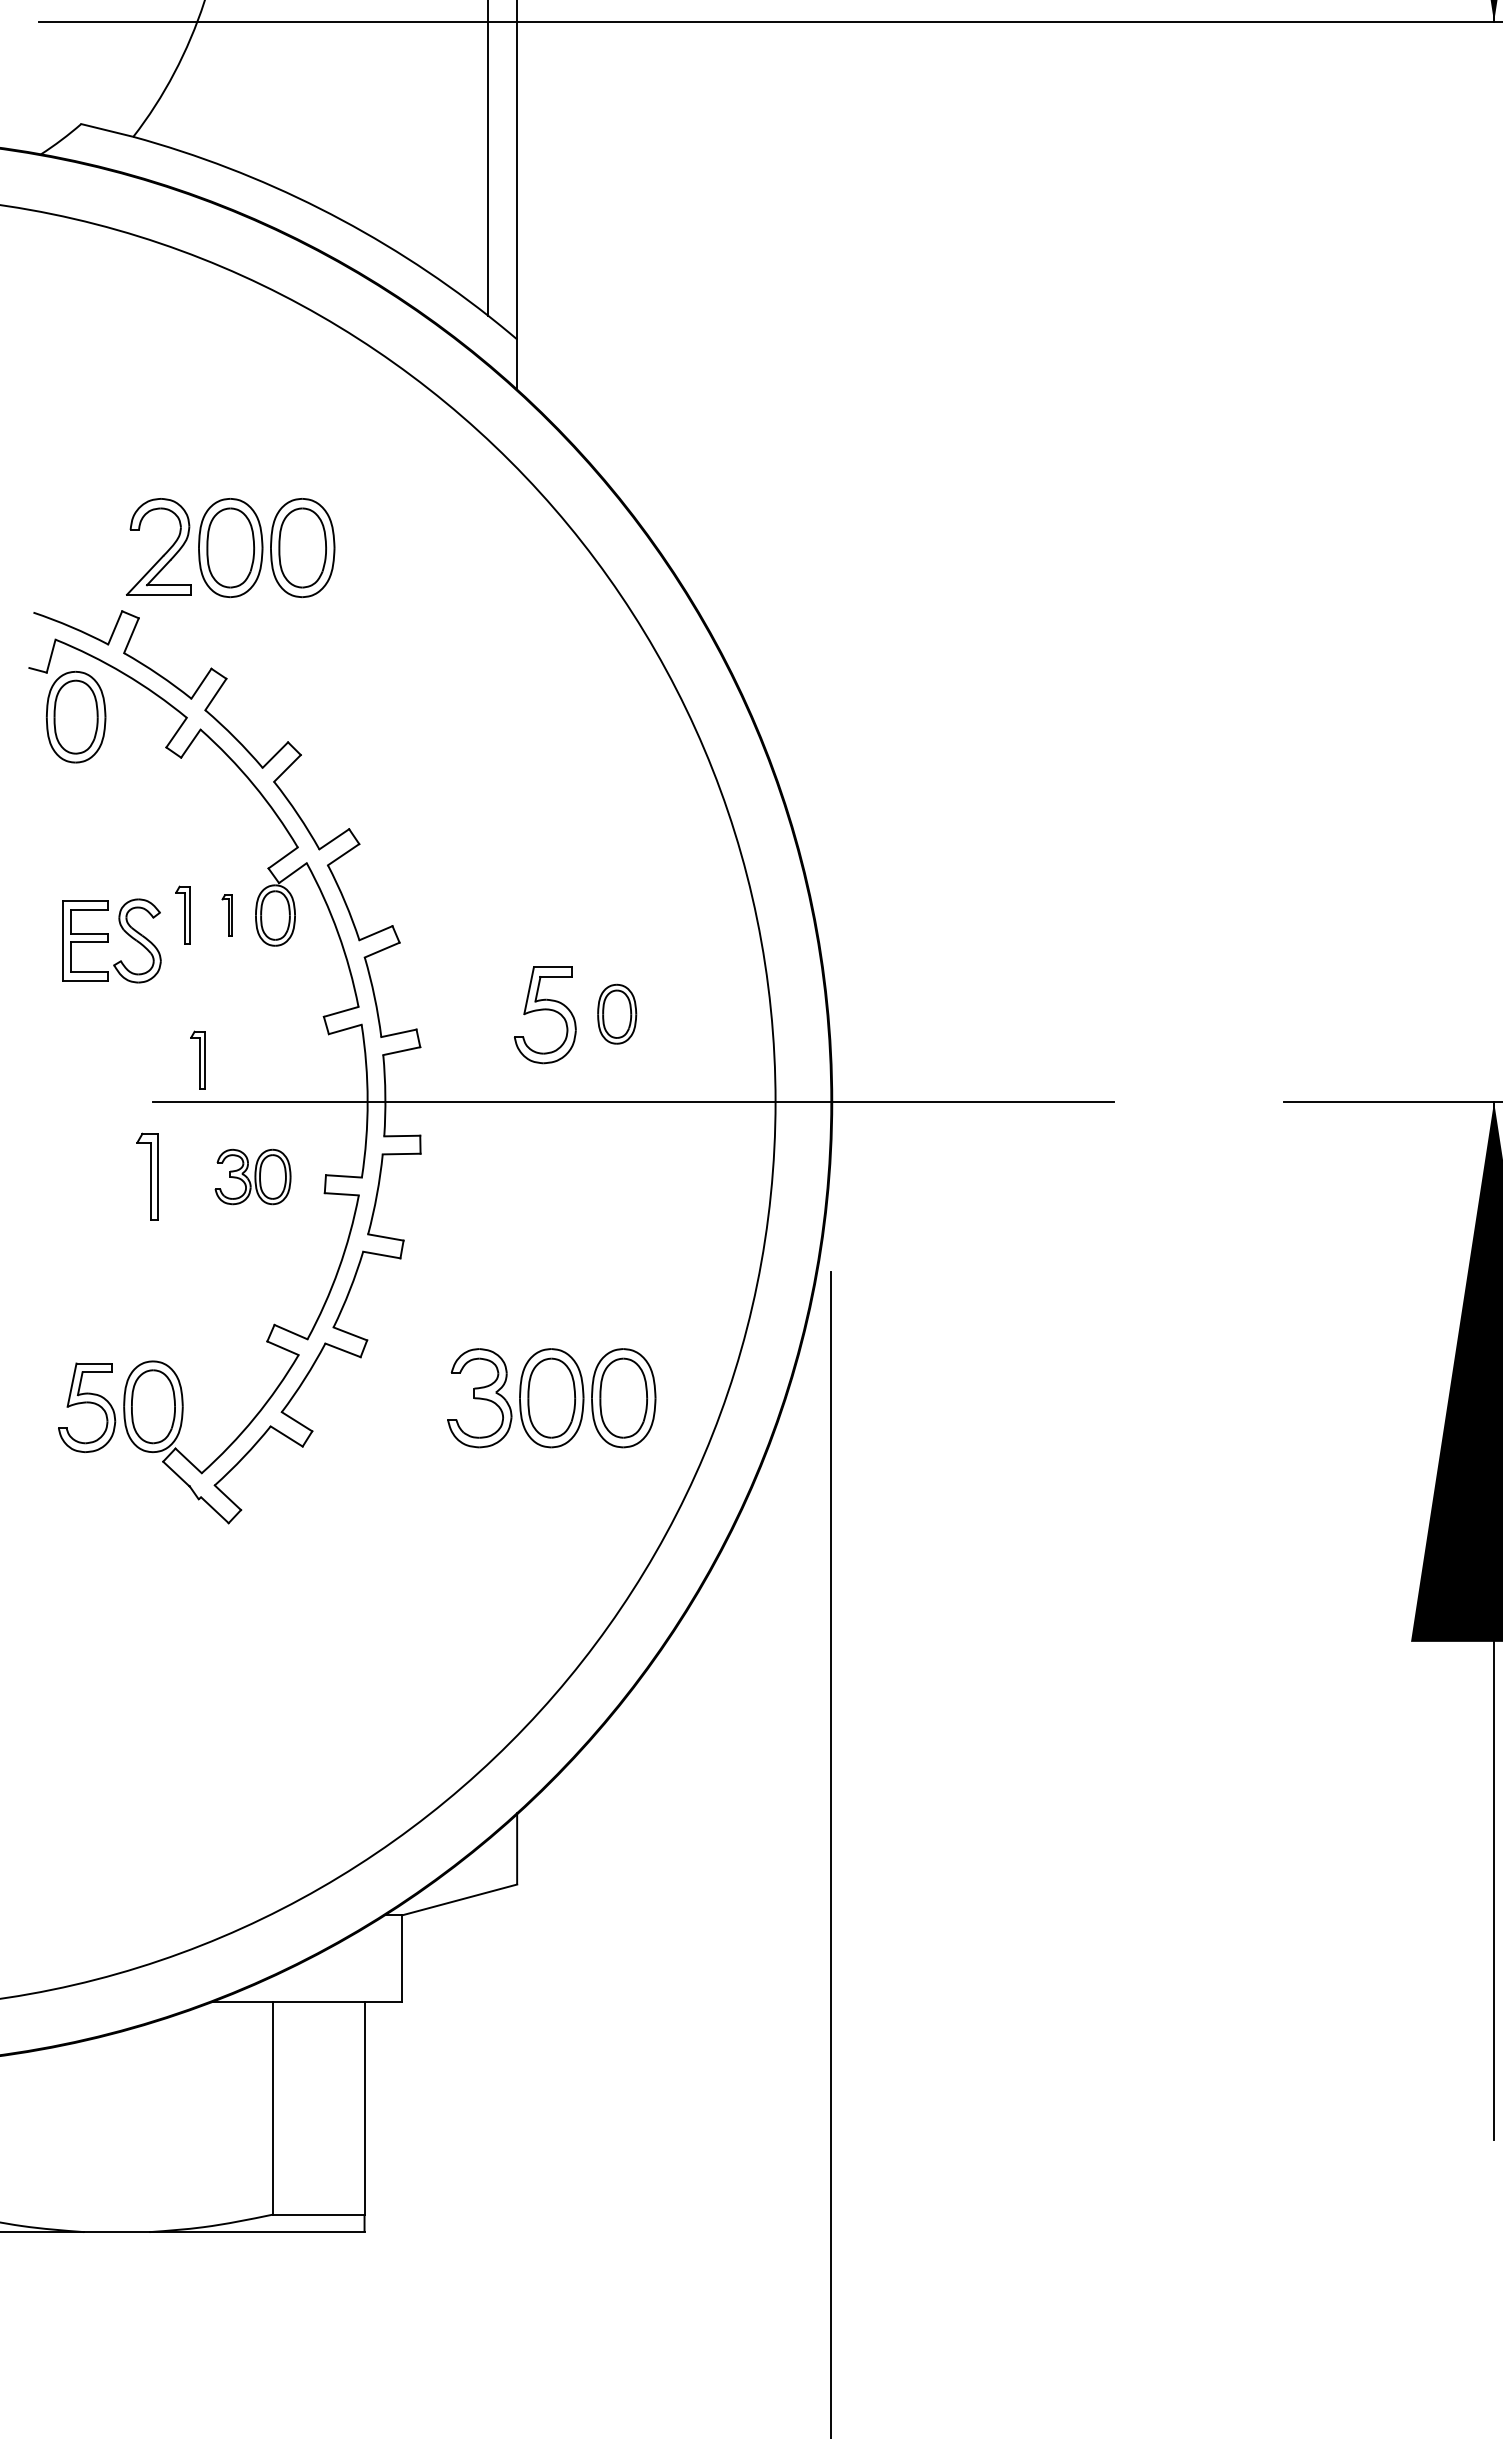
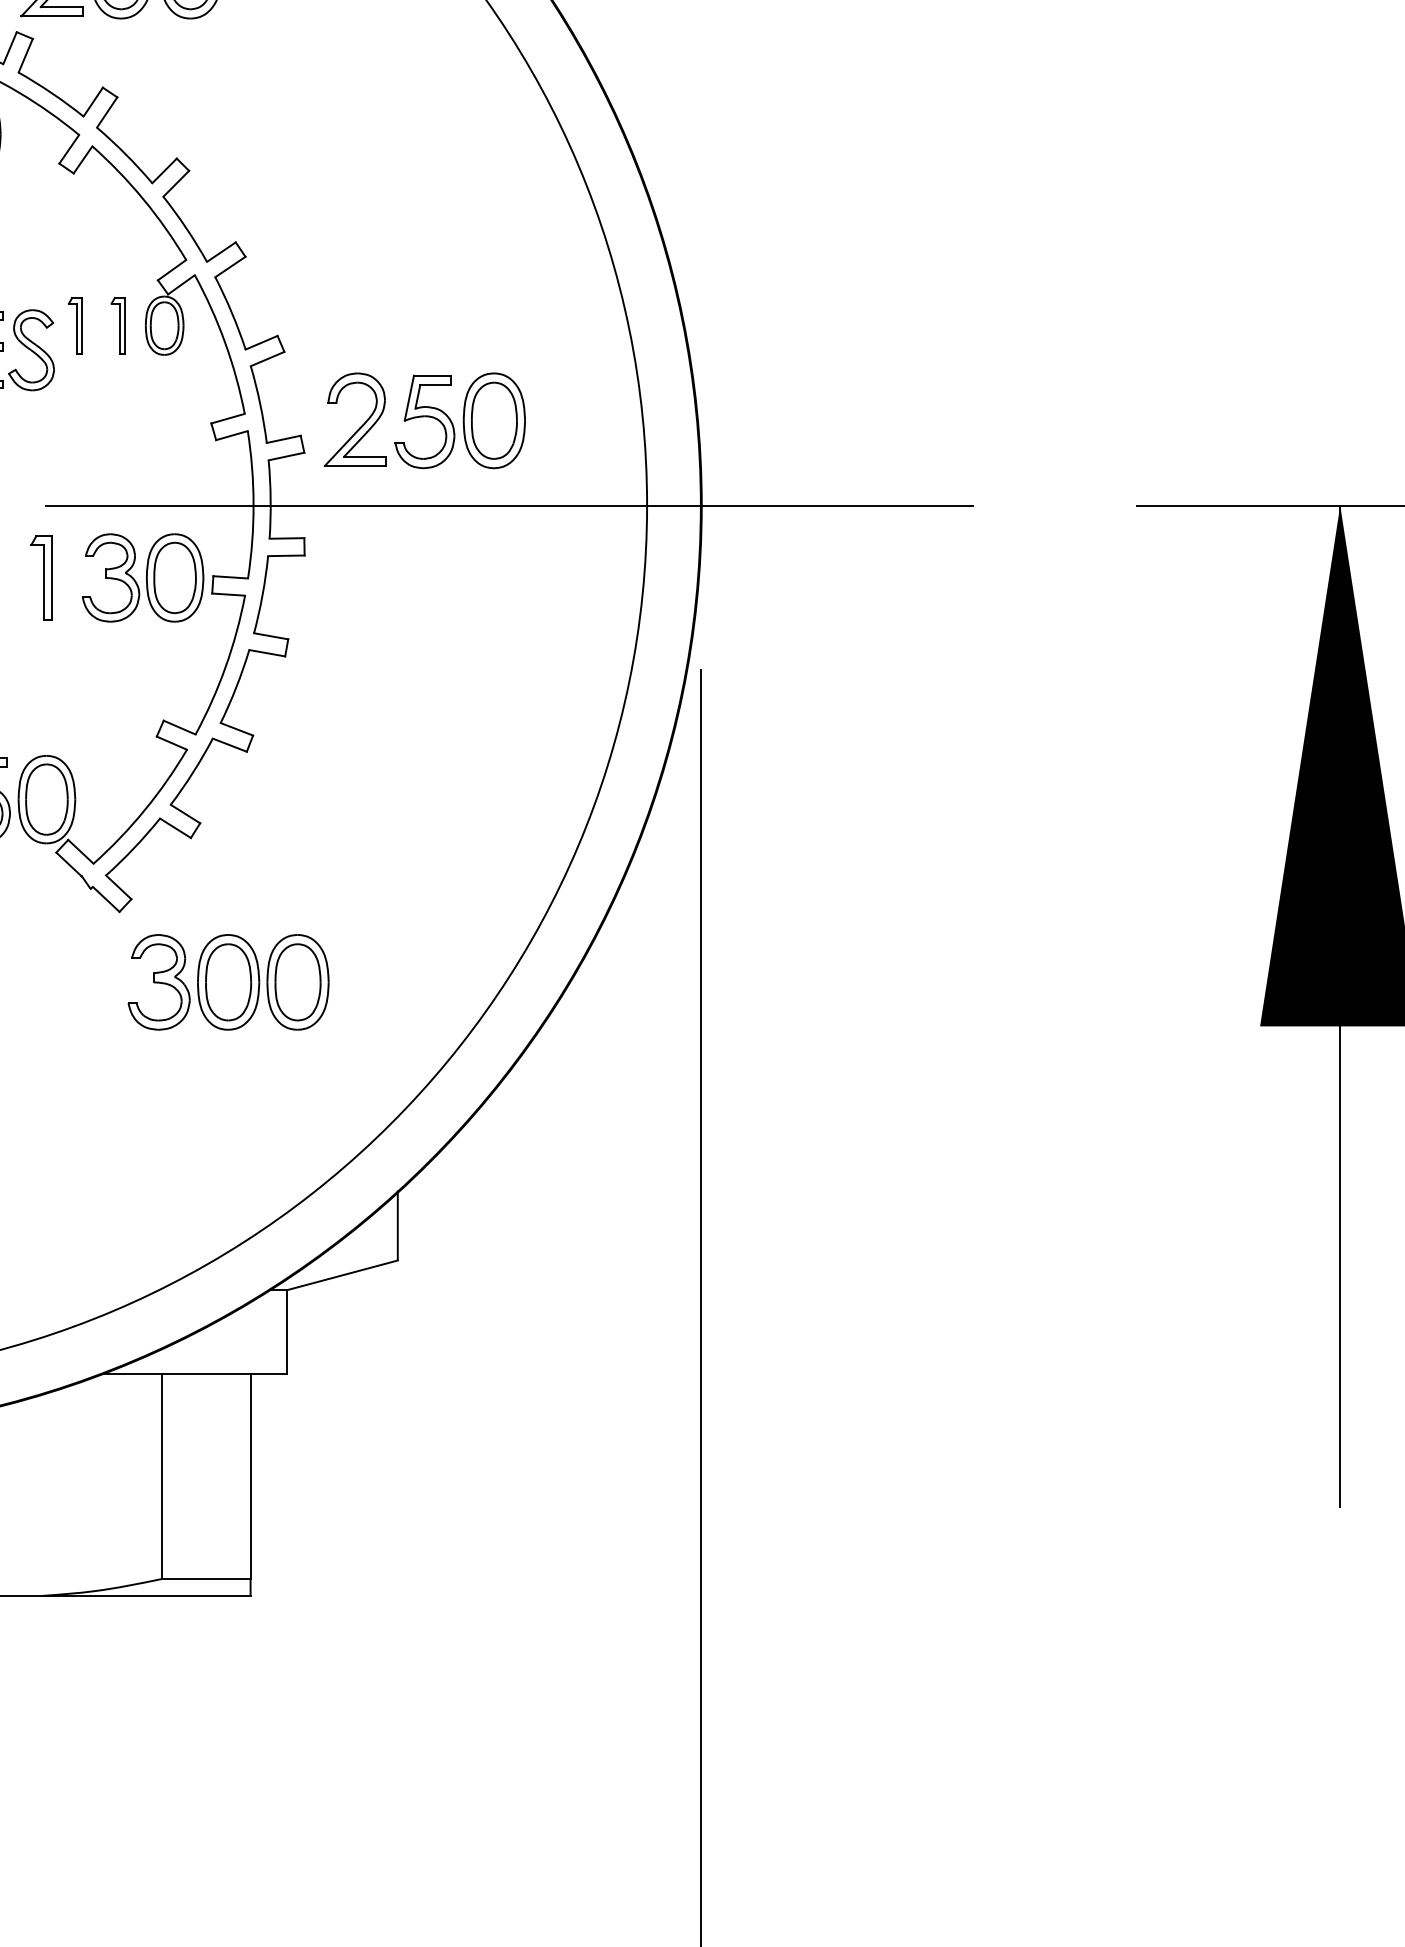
part: (227, 914) -> (118, 324), size x1.43
part: (616, 1014) -> (493, 421), size x1.67
part: (481, 1016) -> (363, 423), added
part: (197, 1059) -> (89, 464), removed
part: (252, 1176) -> (142, 577), size x1.67
part: (551, 1398) -> (228, 982), moved

